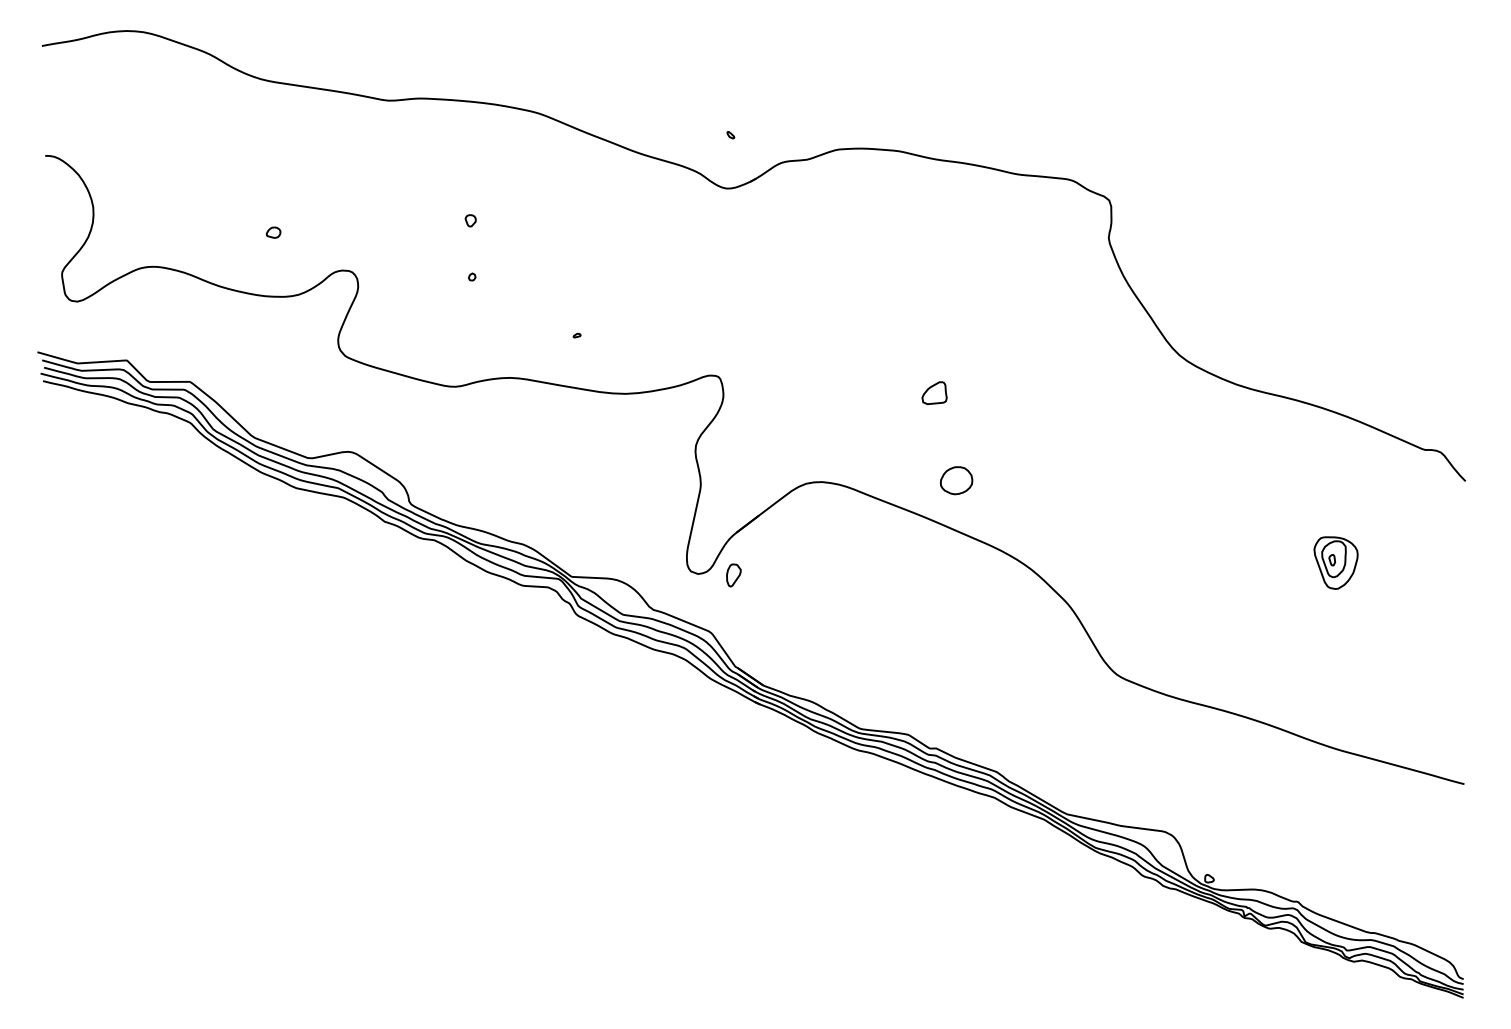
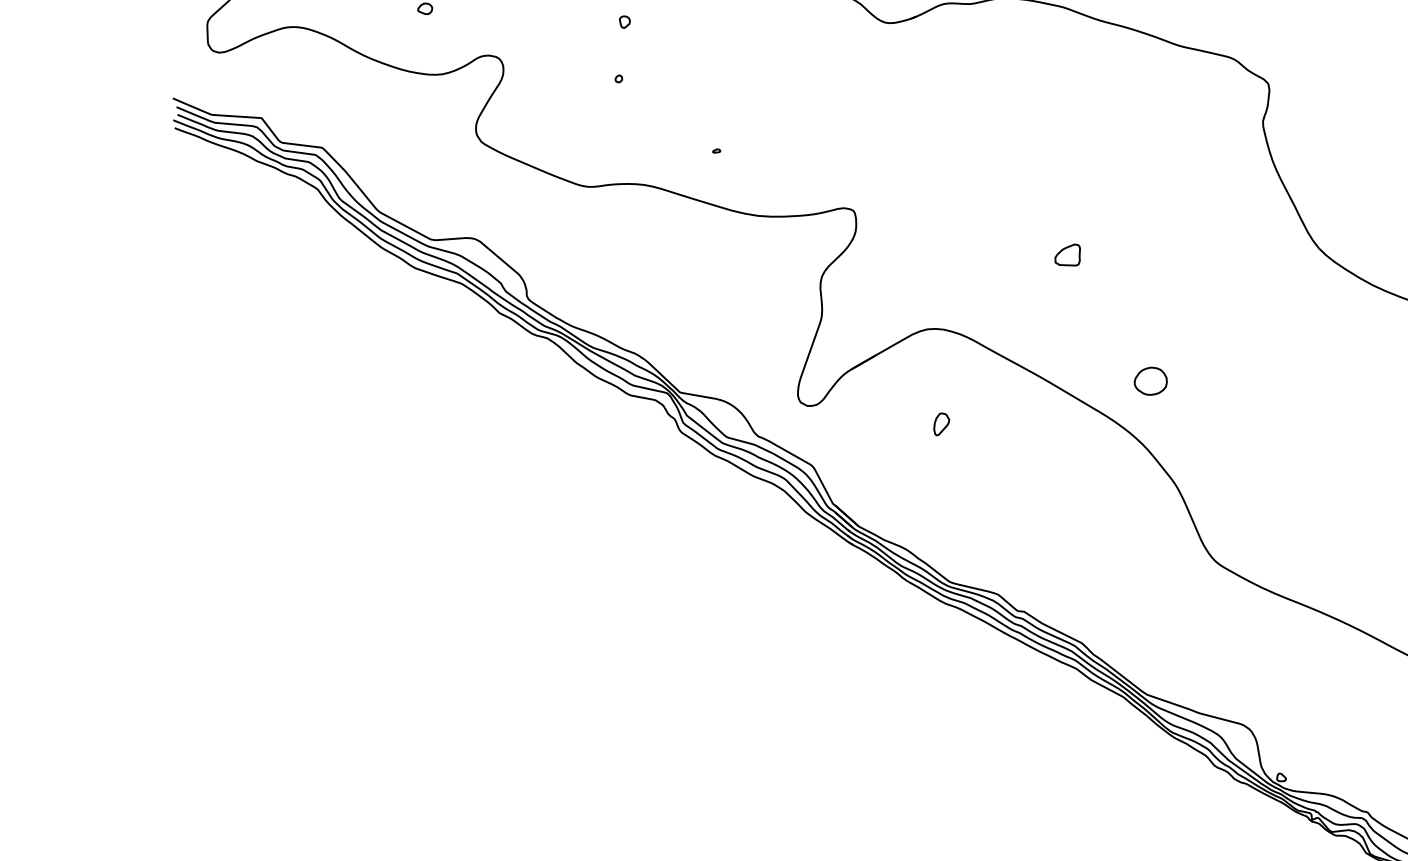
part: (956, 480) -> (1150, 381), moved
part: (733, 575) -> (941, 424), moved

